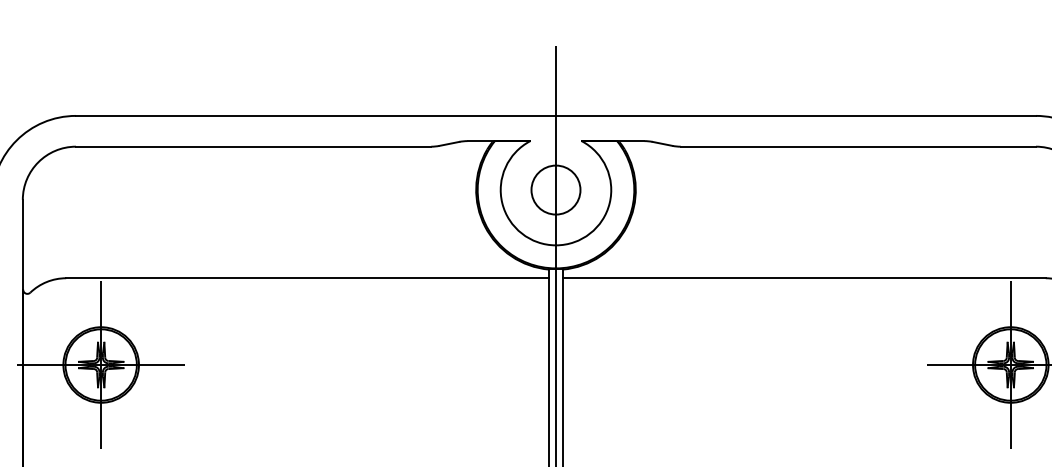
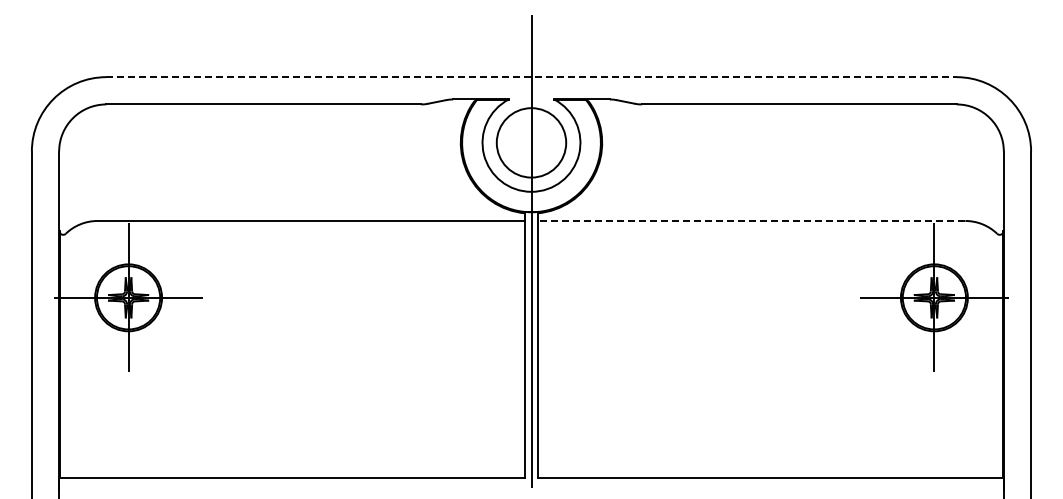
line: (556, 116) -> (531, 77), solid -> dashed
circle: (556, 189) -> (531, 142), size x1.6
line: (804, 277) -> (751, 220), solid -> dashed

